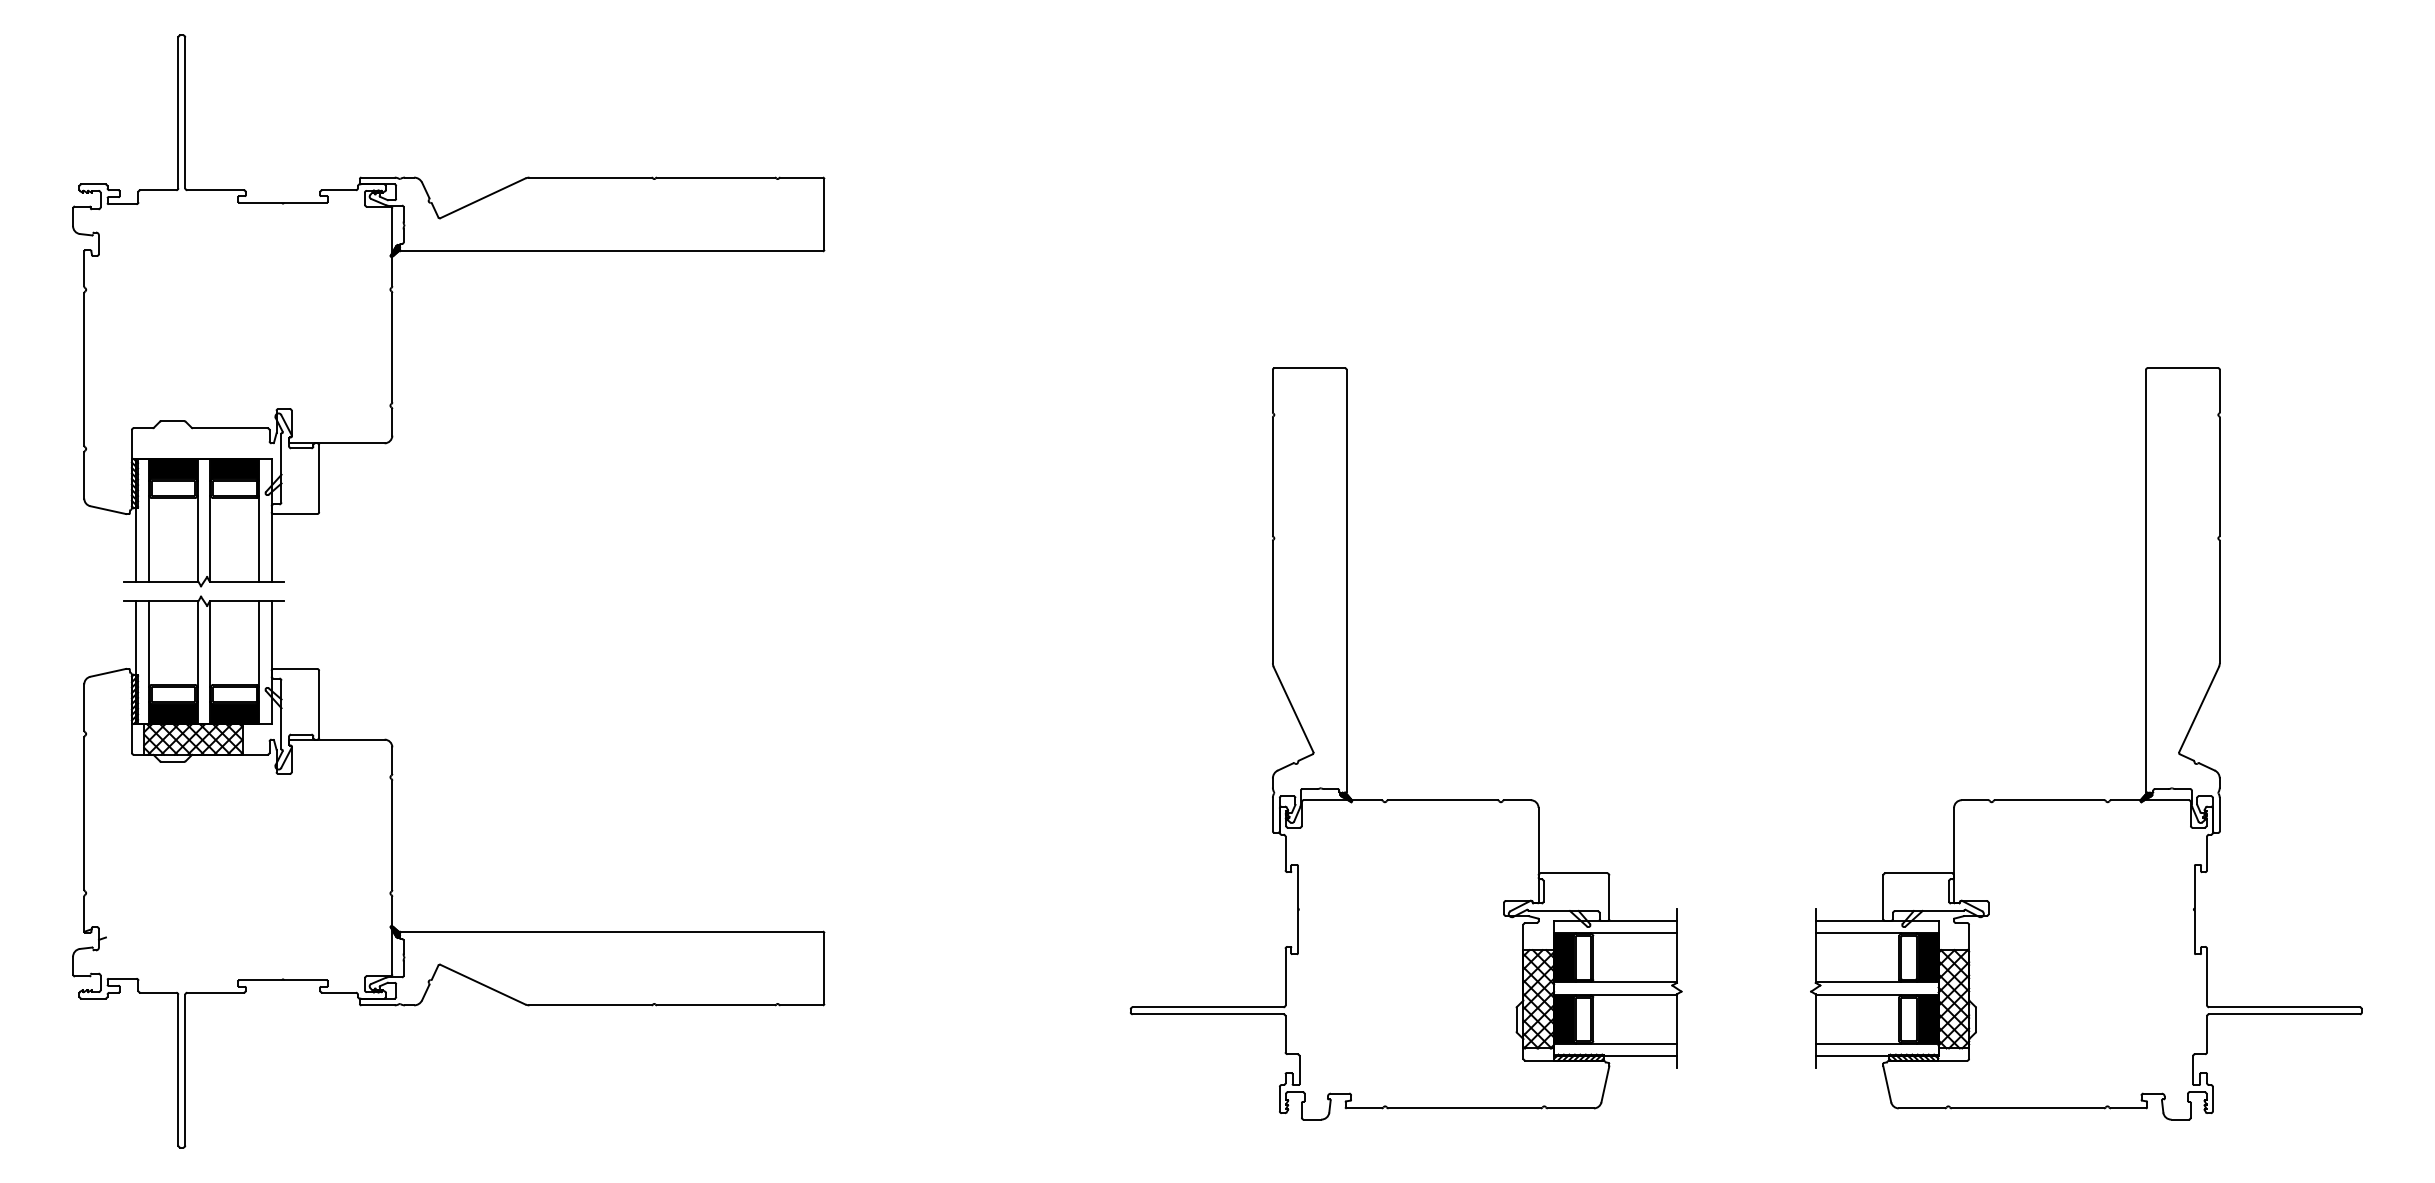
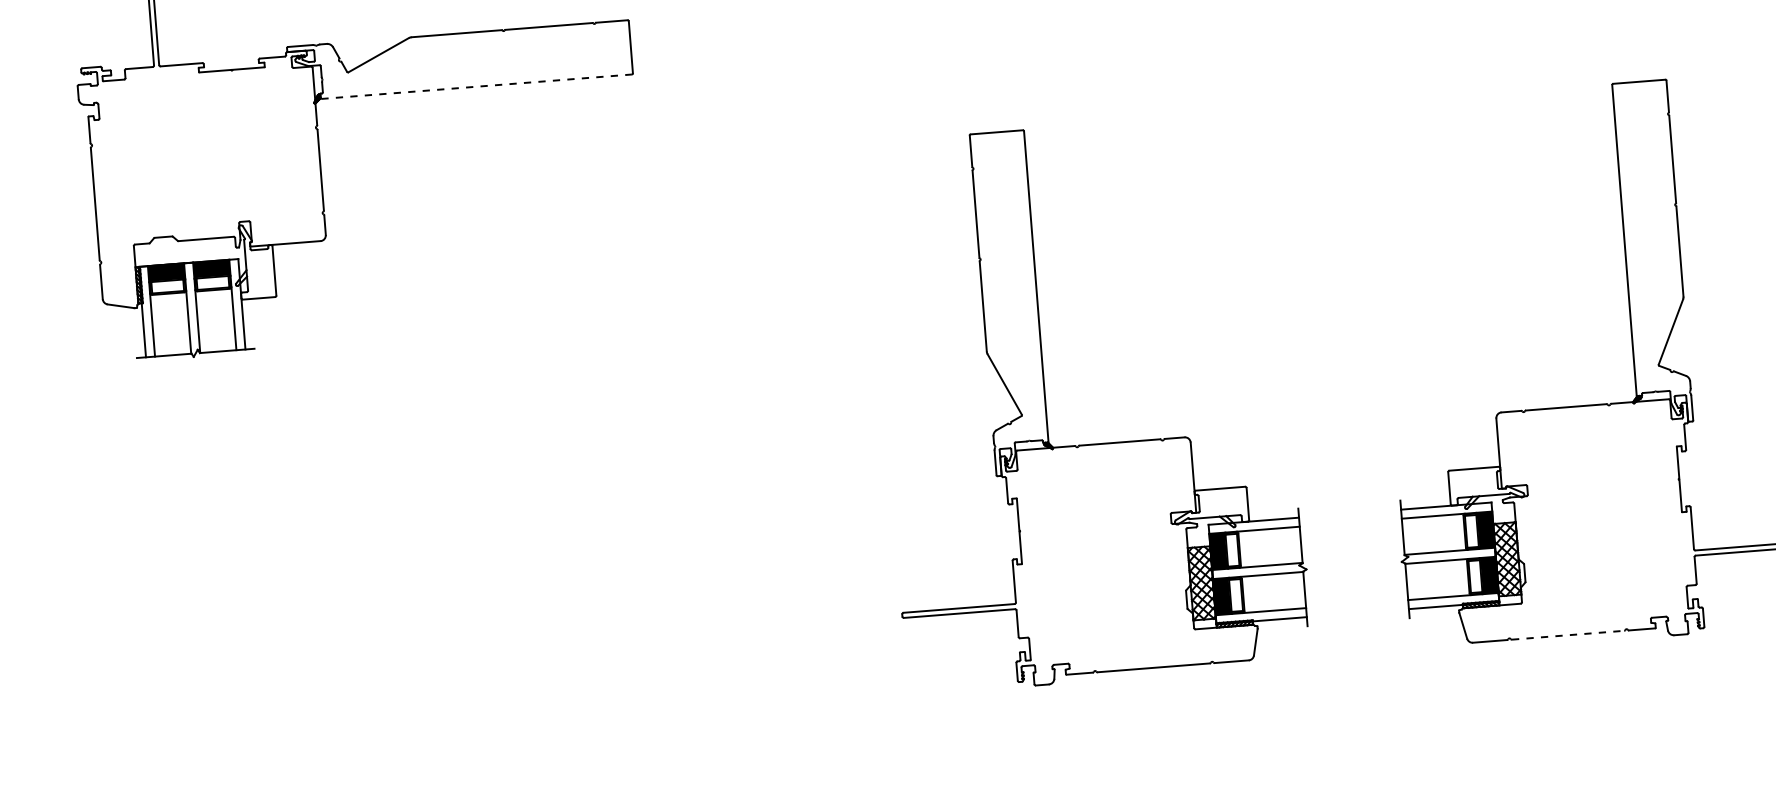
line: (612, 251) -> (477, 86), solid -> dashed
part: (392, 871) -> (351, 555), removed
line: (2028, 1108) -> (1568, 635), solid -> dashed

